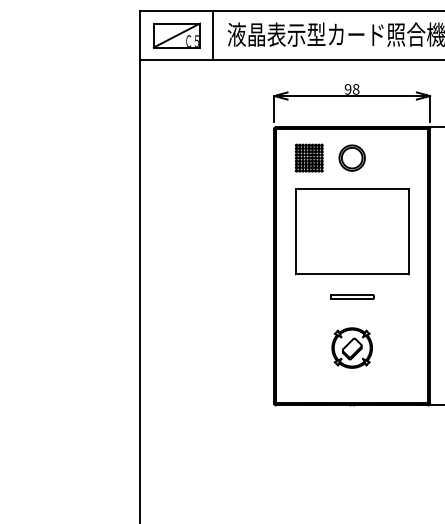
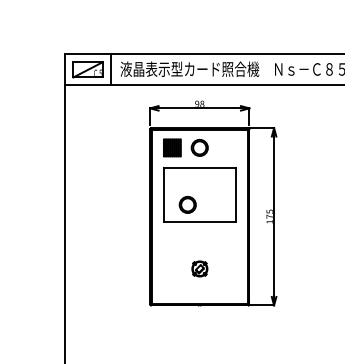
part: (332, 246) -> (187, 204), added
line: (351, 295) -> (199, 235), removed
part: (351, 347) -> (199, 268), size x0.6

